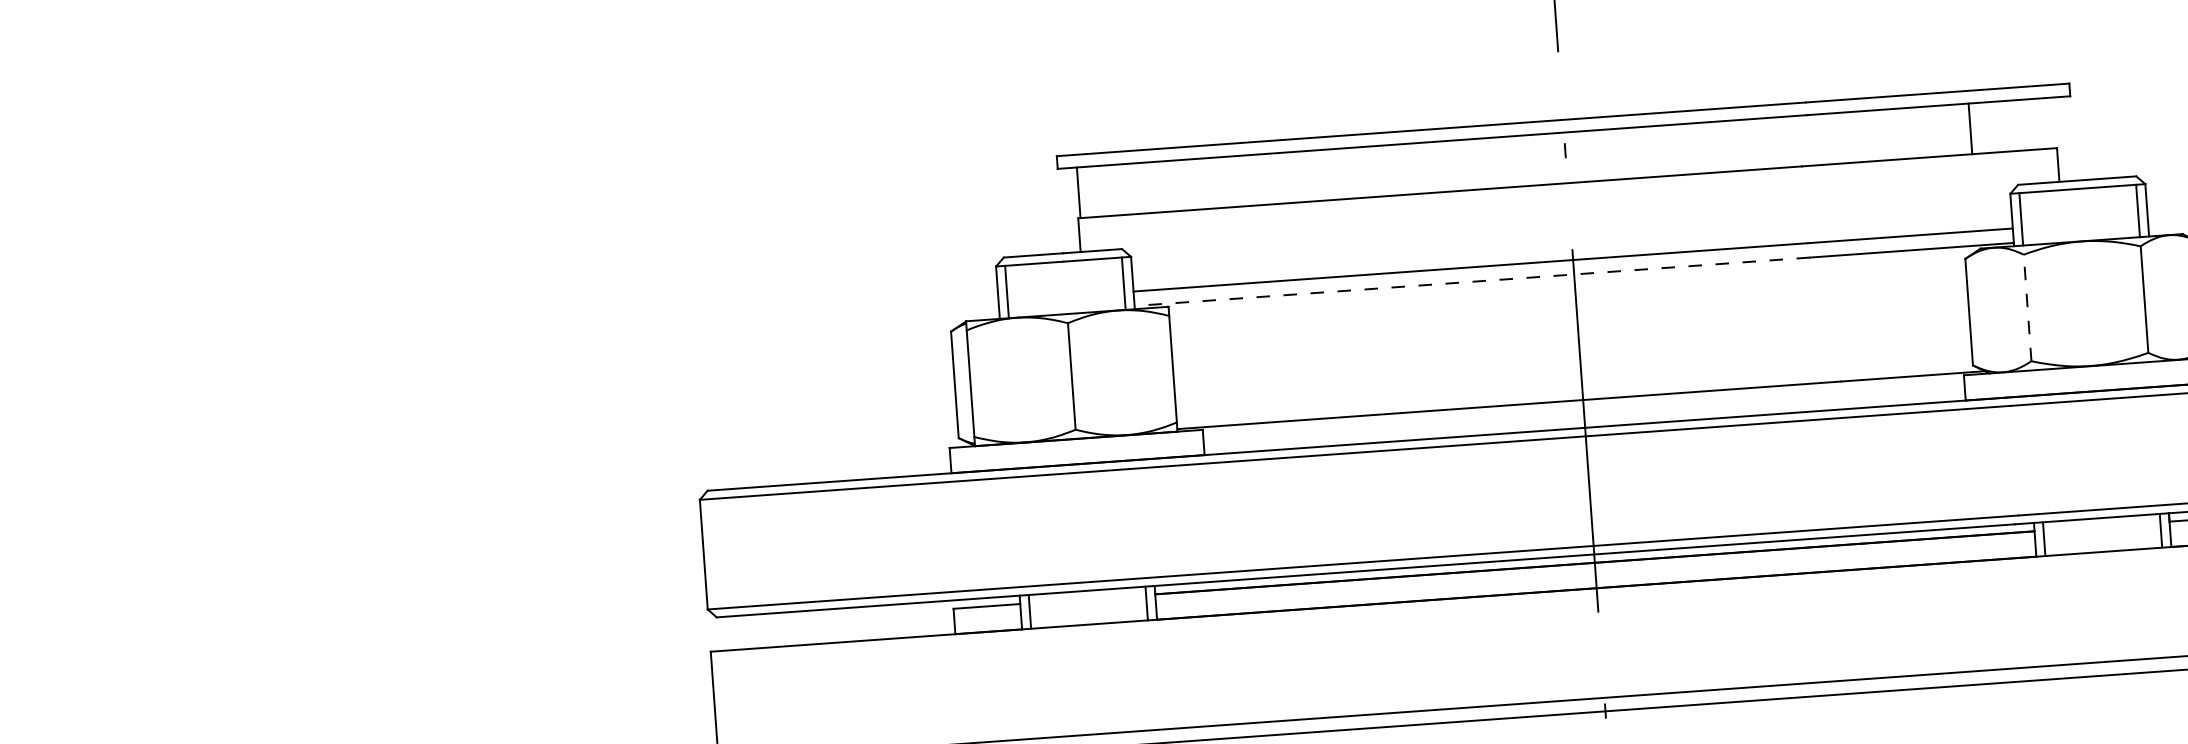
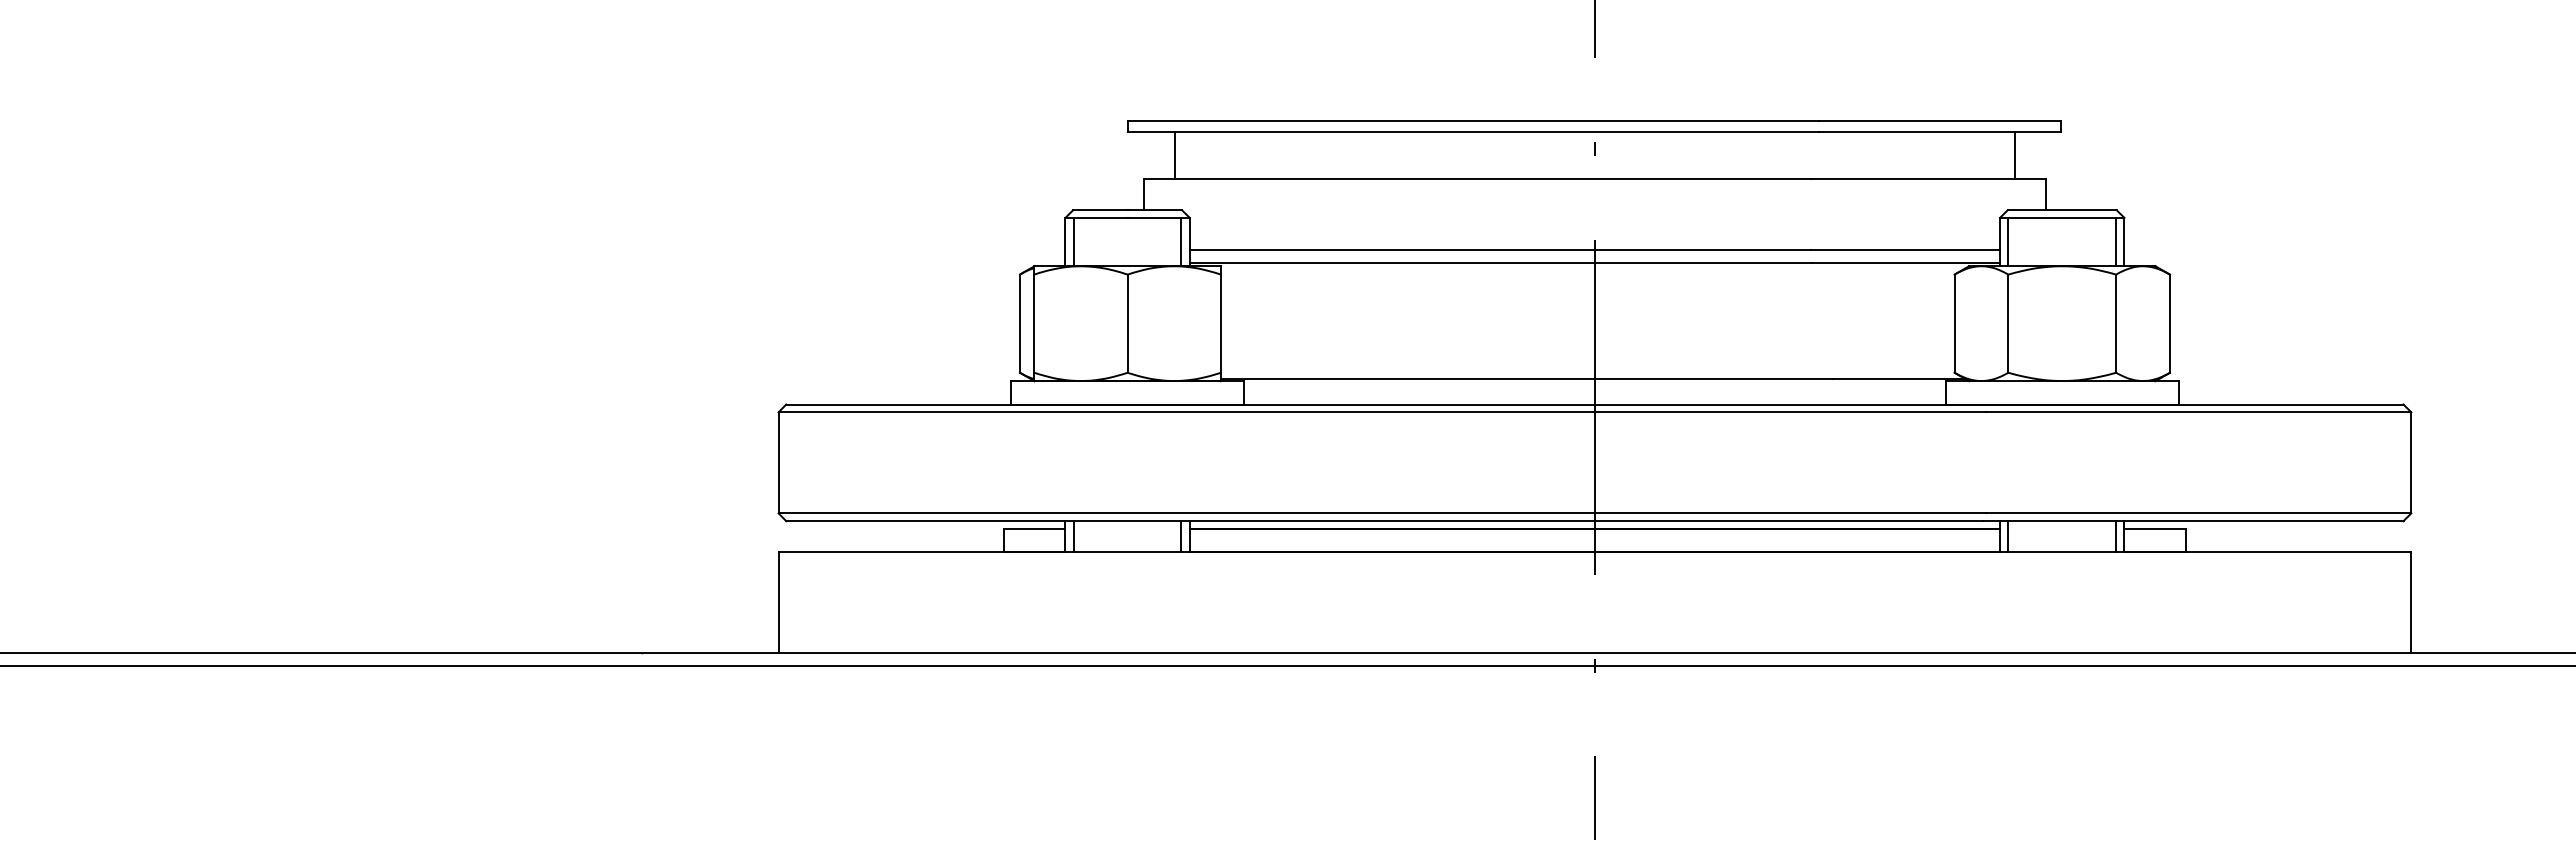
line: (1970, 128) -> (2014, 155), moved
line: (1079, 192) -> (1175, 155), moved
line: (1471, 282) -> (1500, 263), dashed -> solid
line: (2027, 307) -> (2008, 323), dashed -> solid

